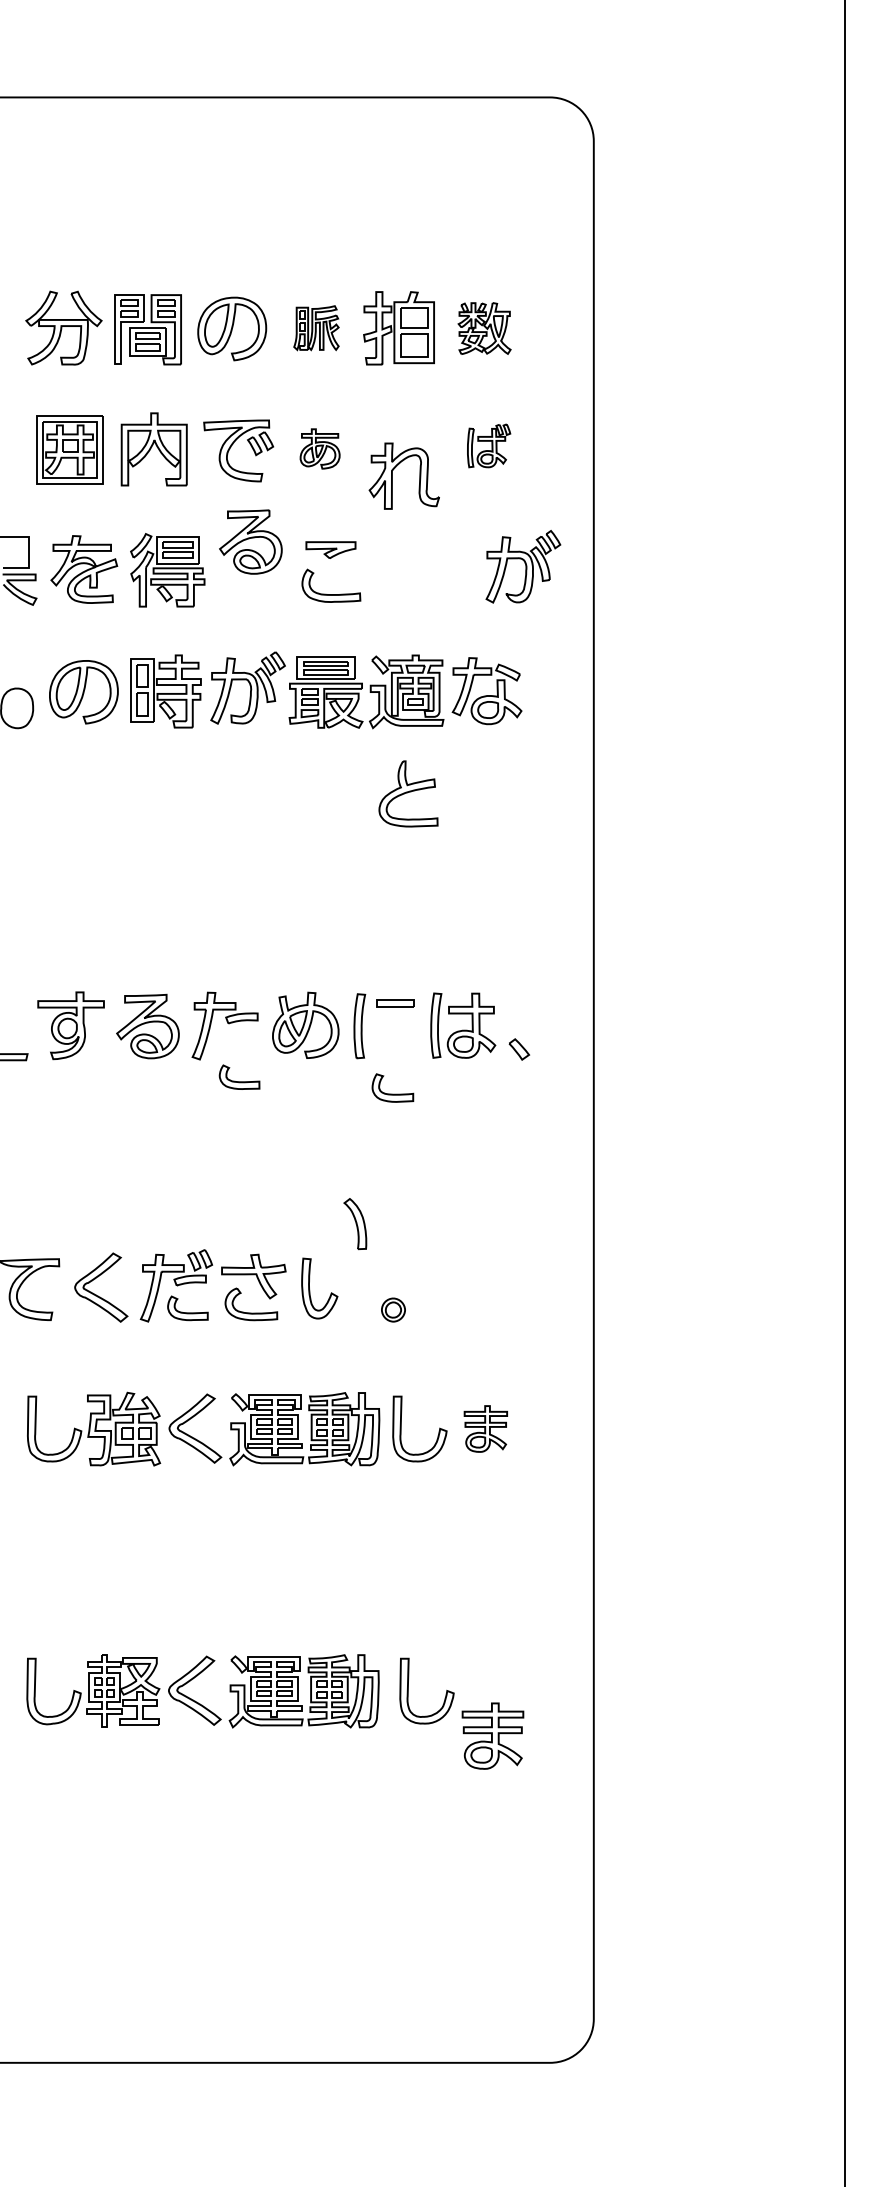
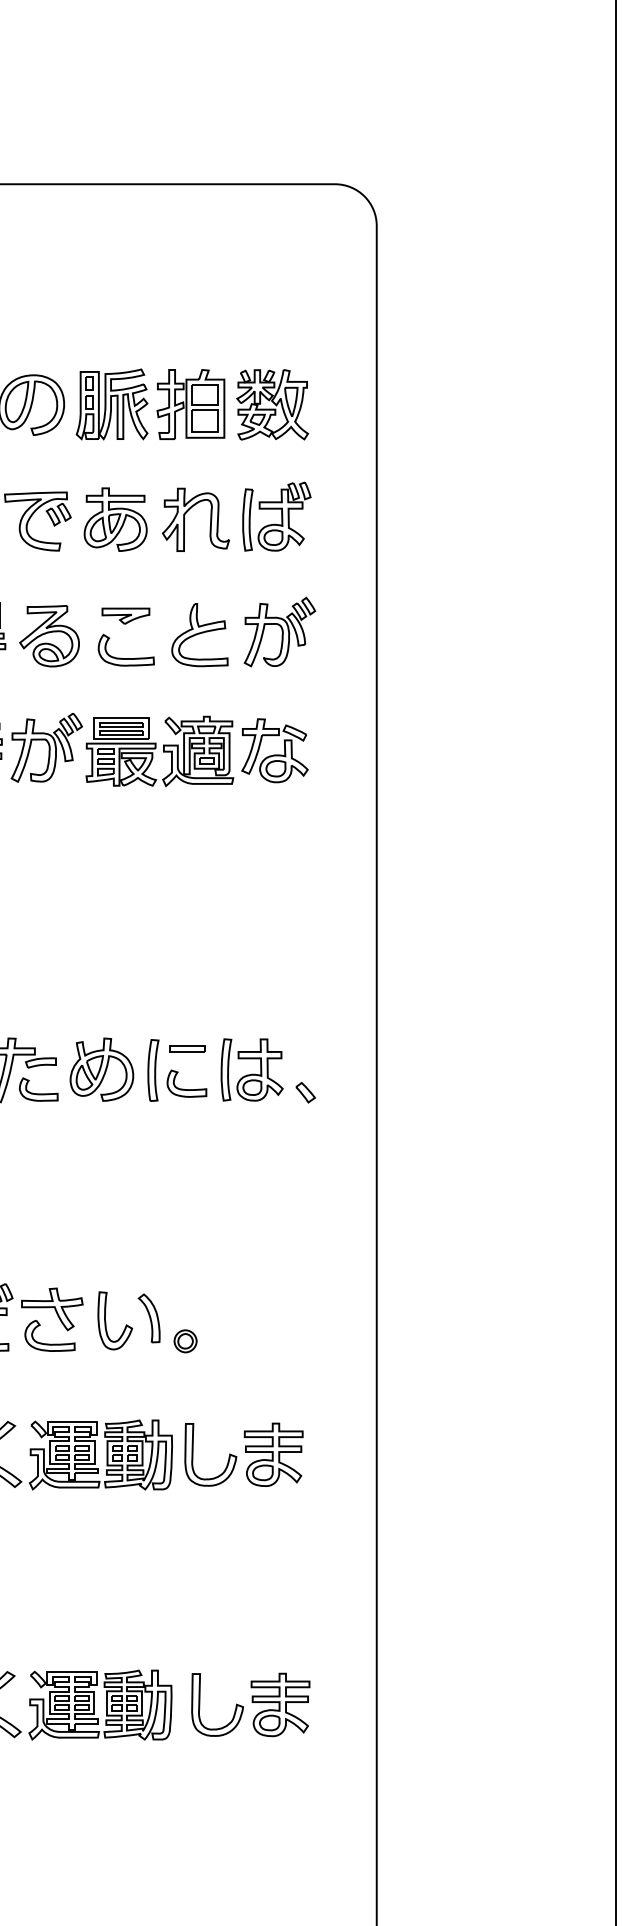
part: (316, 327) -> (112, 403), size x1.67
part: (484, 328) -> (272, 404), size x1.43
part: (488, 445) -> (276, 516), size x1.67
part: (319, 448) -> (115, 519), size x1.67
part: (396, 467) -> (188, 511), moved
part: (250, 541) -> (49, 635), moved
part: (523, 566) -> (280, 631), moved
part: (408, 793) -> (199, 634), moved
part: (239, 1076) -> (38, 1088), moved
part: (392, 1087) -> (186, 1083), moved
part: (355, 1224) -> (149, 1318), moved
part: (485, 1428) -> (273, 1454), size x1.43
part: (492, 1735) -> (280, 1704), moved

